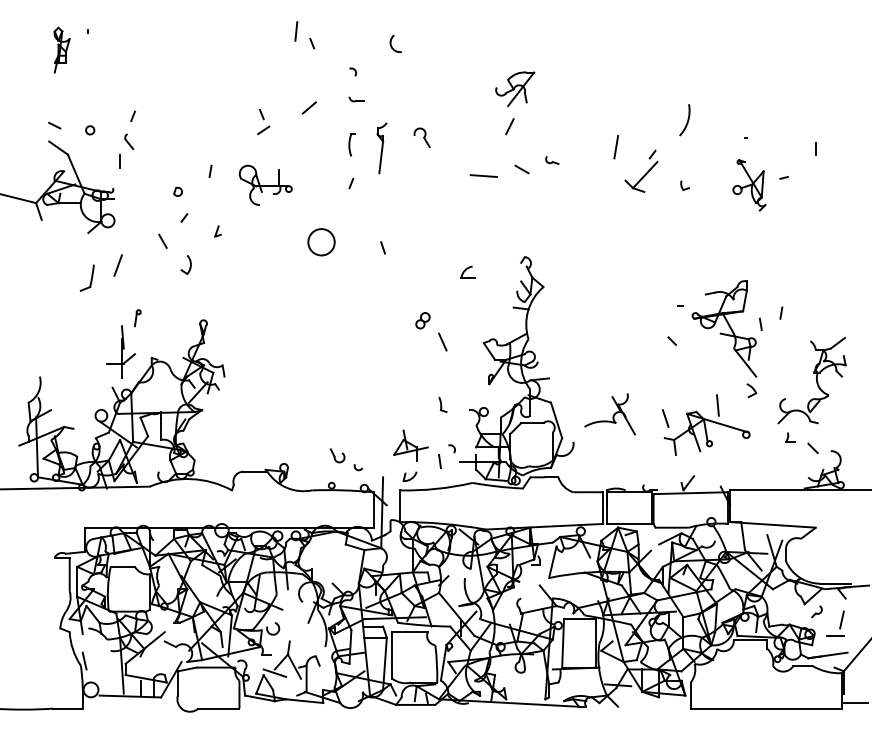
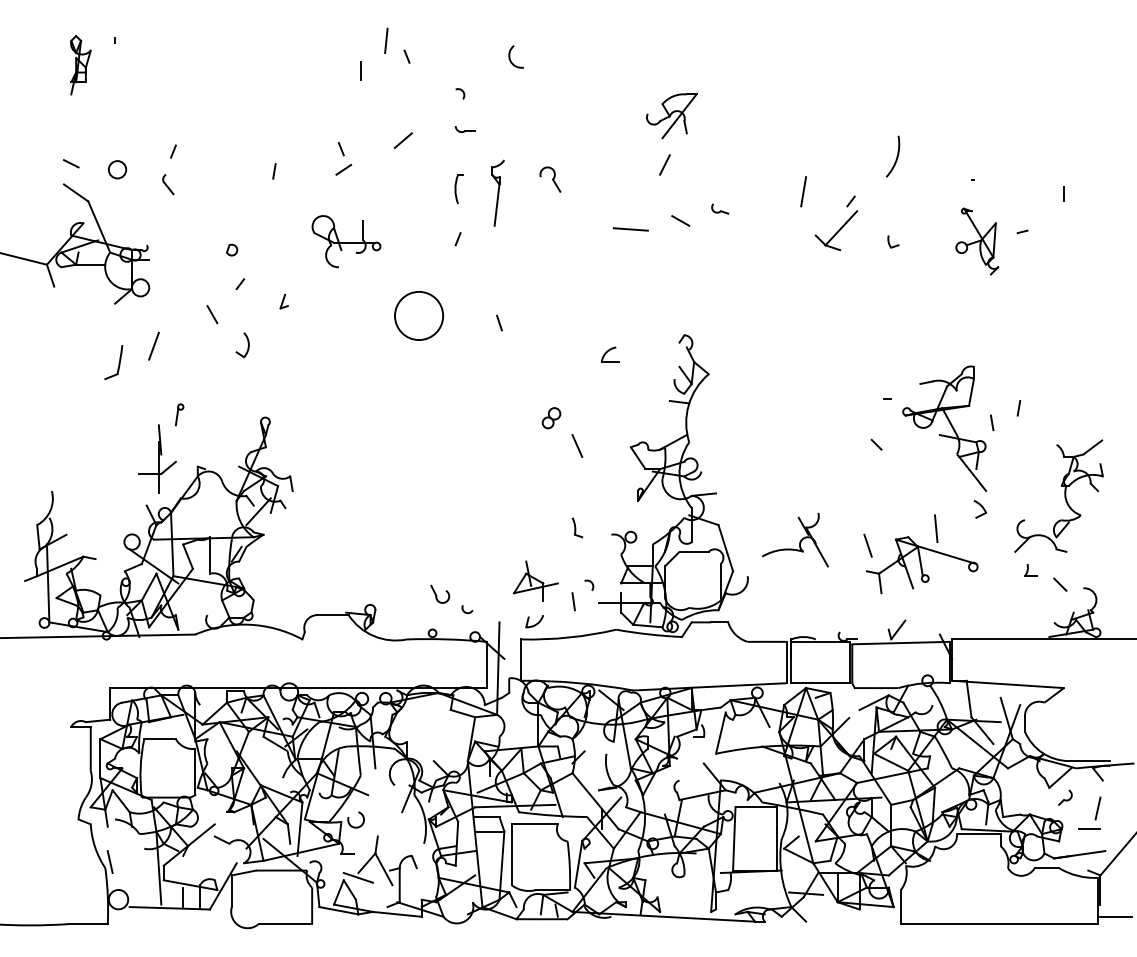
circle: (90, 130) -> (117, 169), size x1.6
line: (119, 160) -> (360, 70), moved
line: (210, 171) -> (274, 171), moved
circle: (321, 242) -> (419, 315), size x1.4

